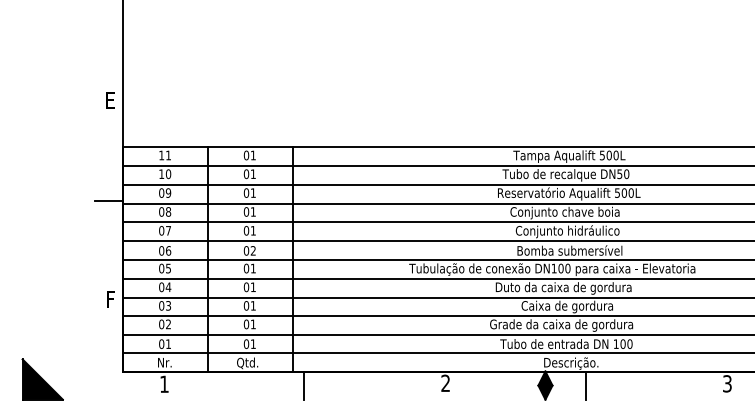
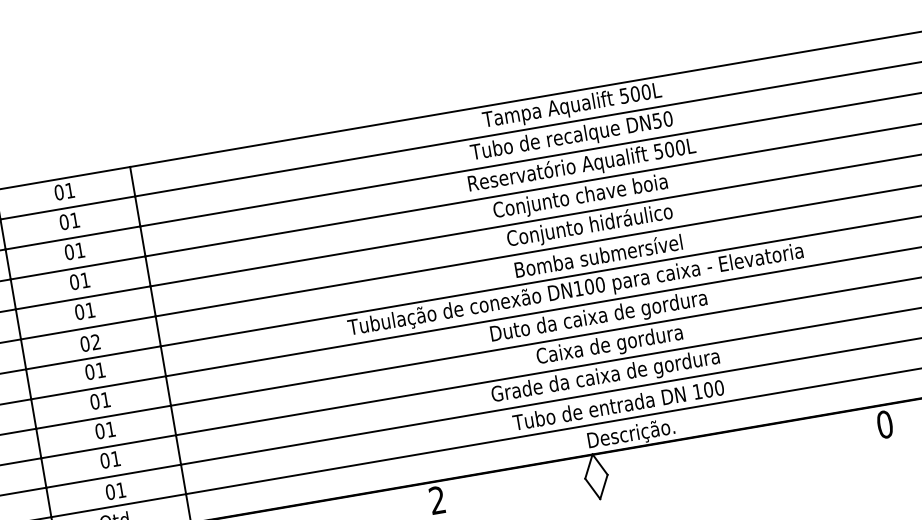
text: (726, 383) -> (883, 424), 3 -> 0
fill: (545, 385) -> (596, 476), removed
line: (585, 385) -> (660, 465), removed

